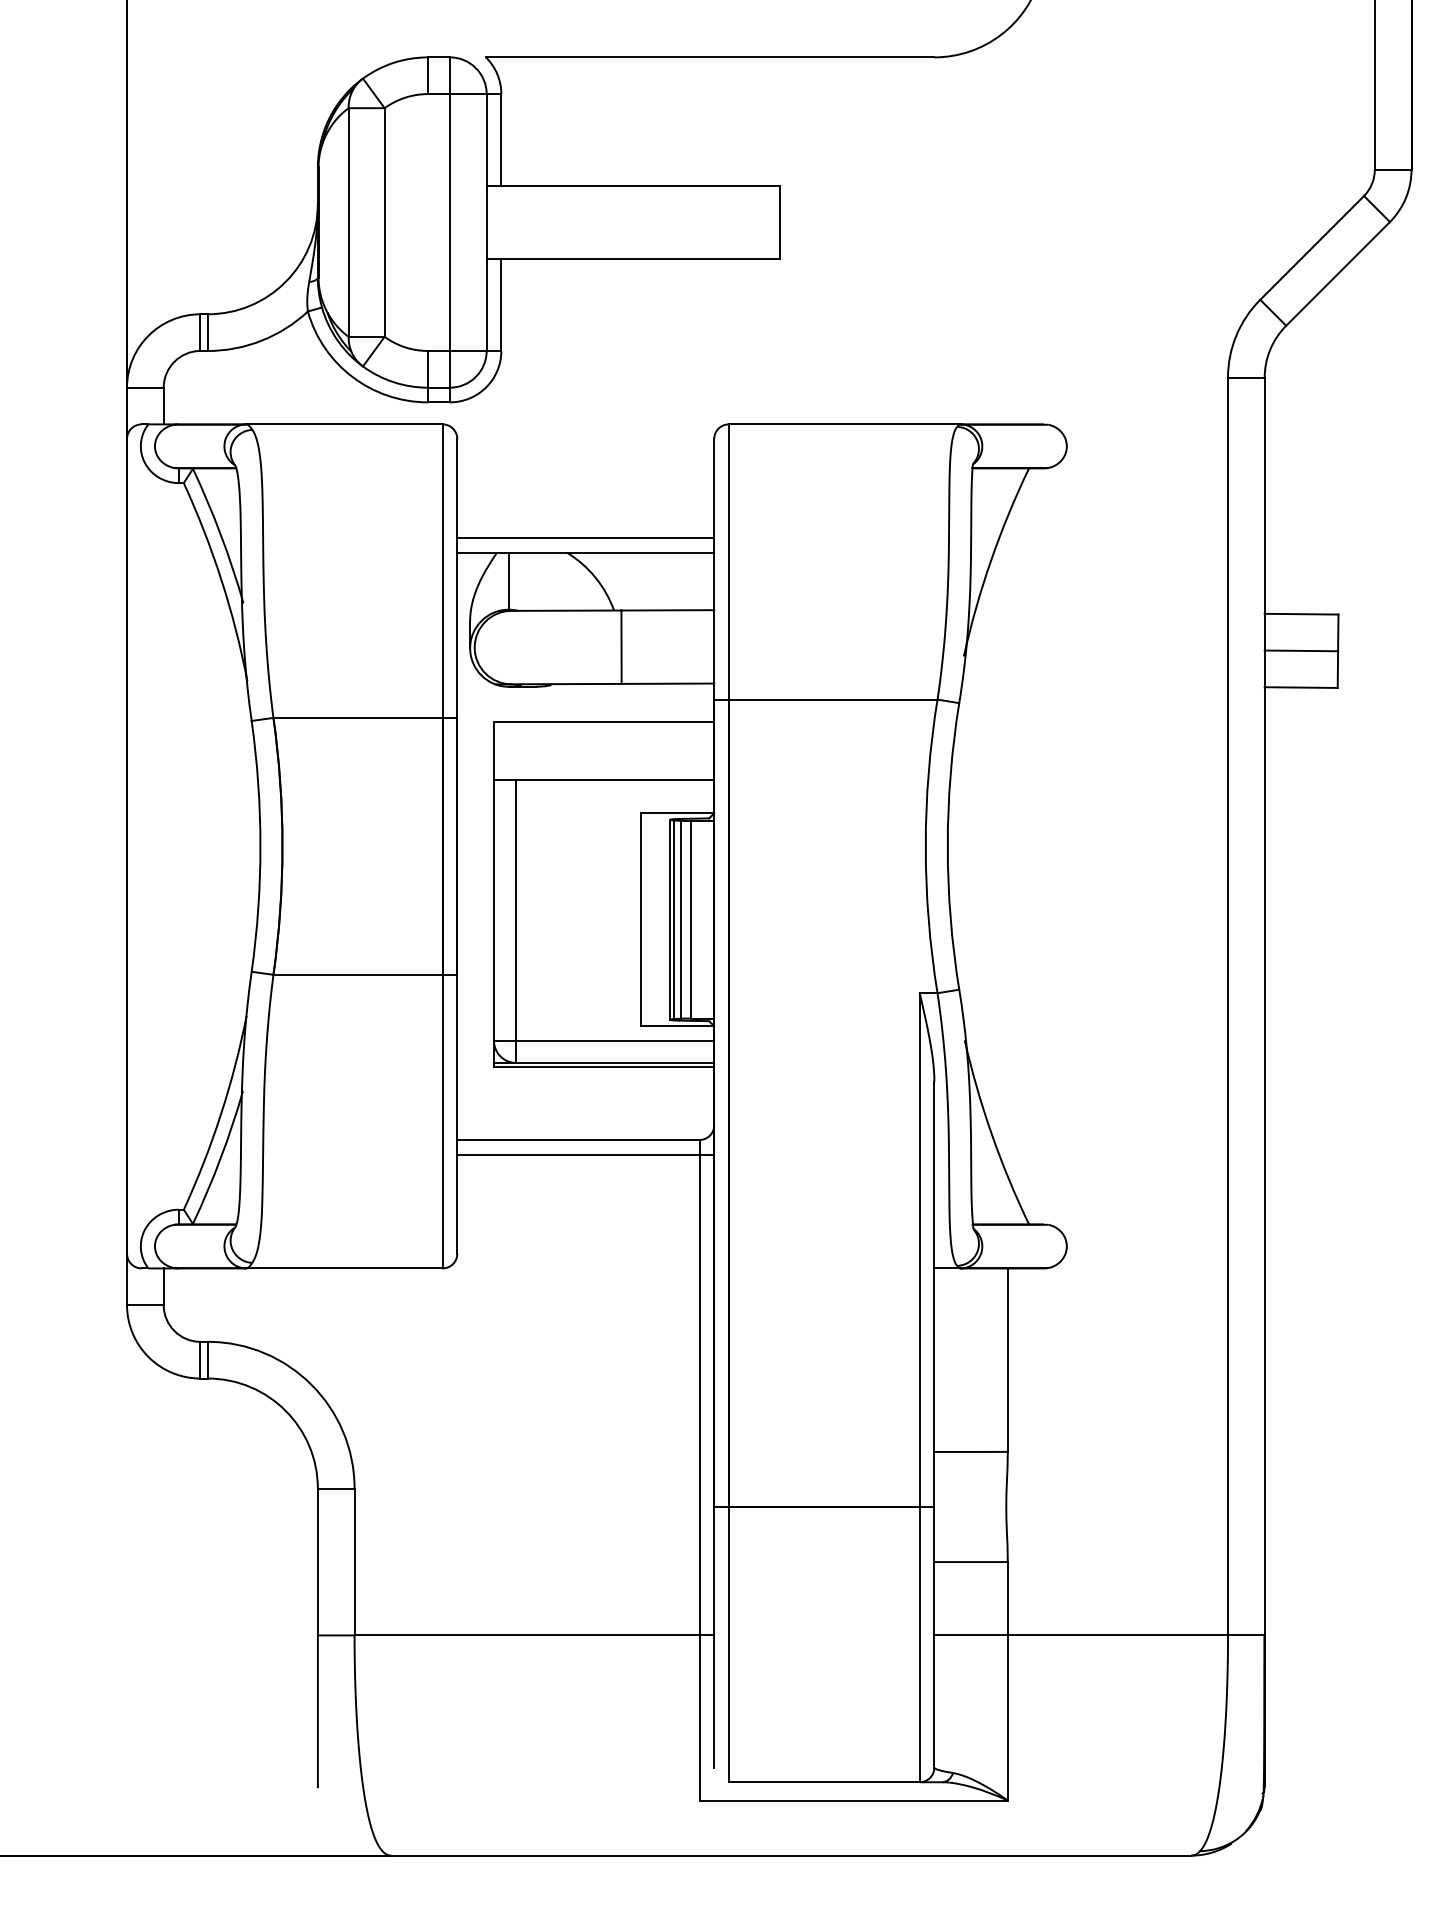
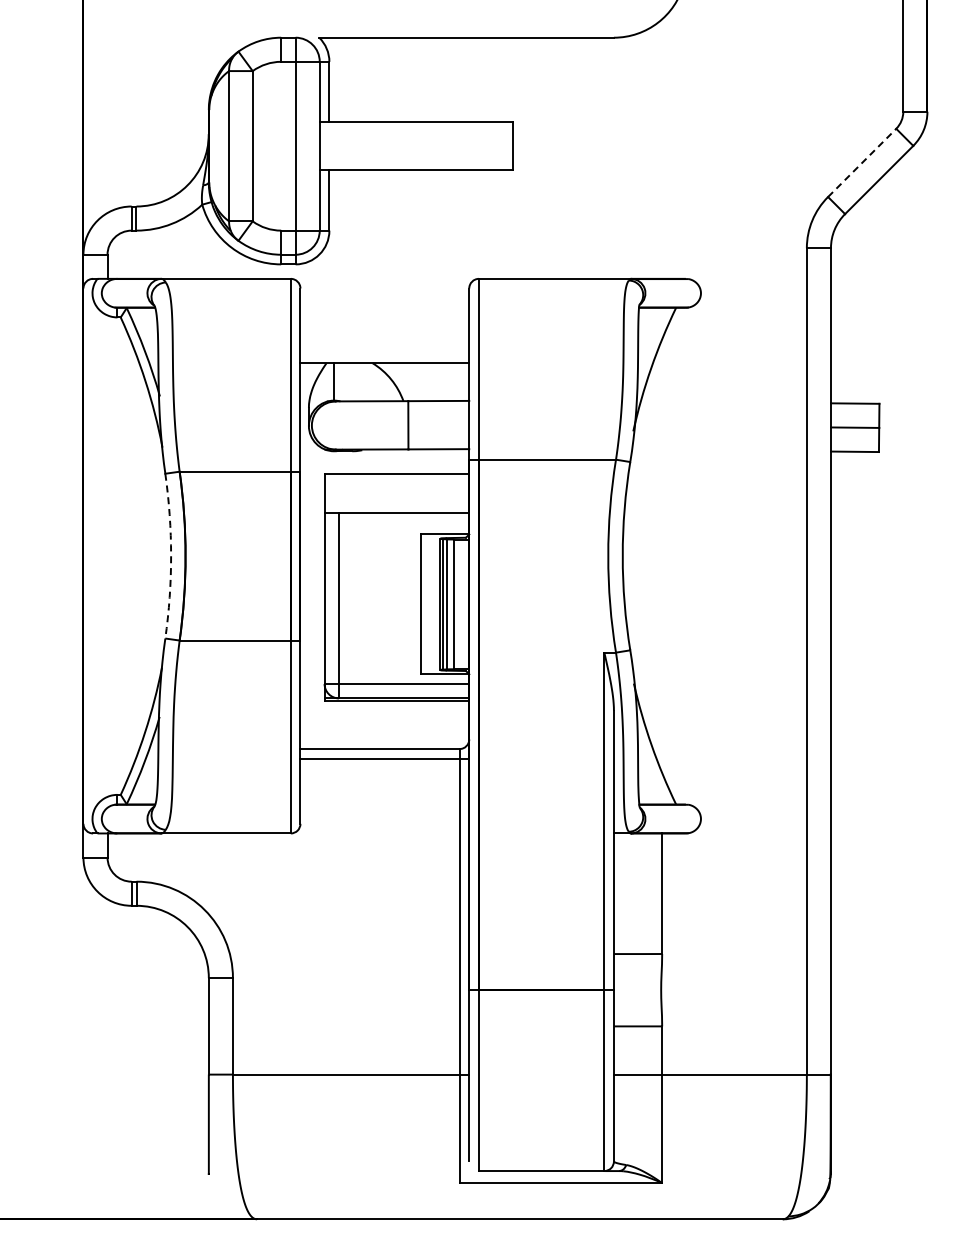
line: (1312, 247) -> (862, 162), solid -> dashed
line: (585, 537) -> (384, 353), removed
arc: (261, 846) -> (171, 556), solid -> dashed

